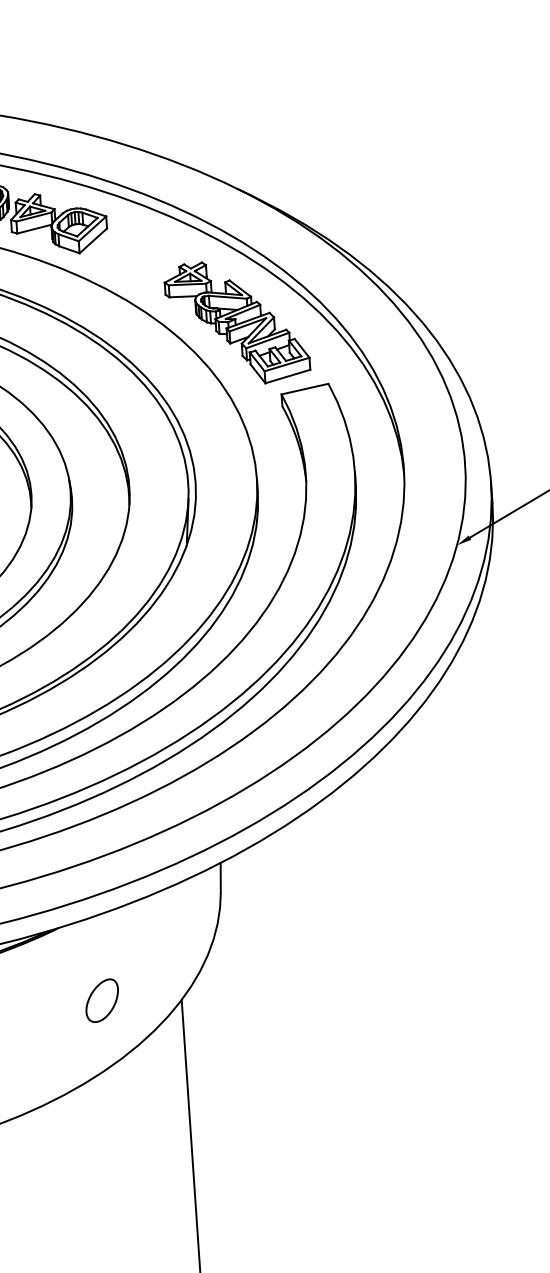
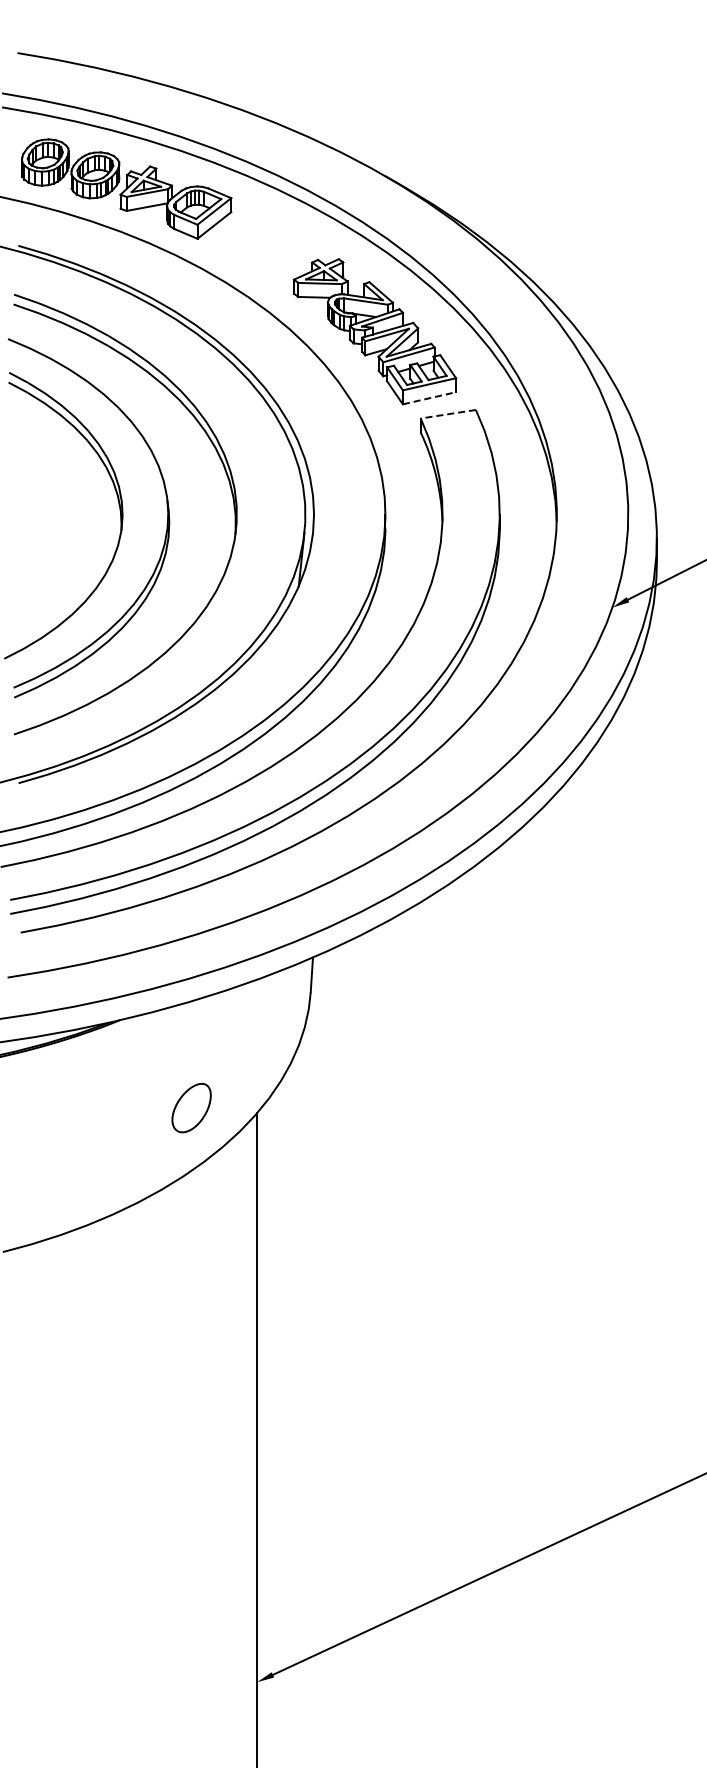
line: (287, 376) -> (429, 398), solid -> dashed
line: (305, 389) -> (448, 414), solid -> dashed
part: (102, 1001) -> (191, 1108), moved

